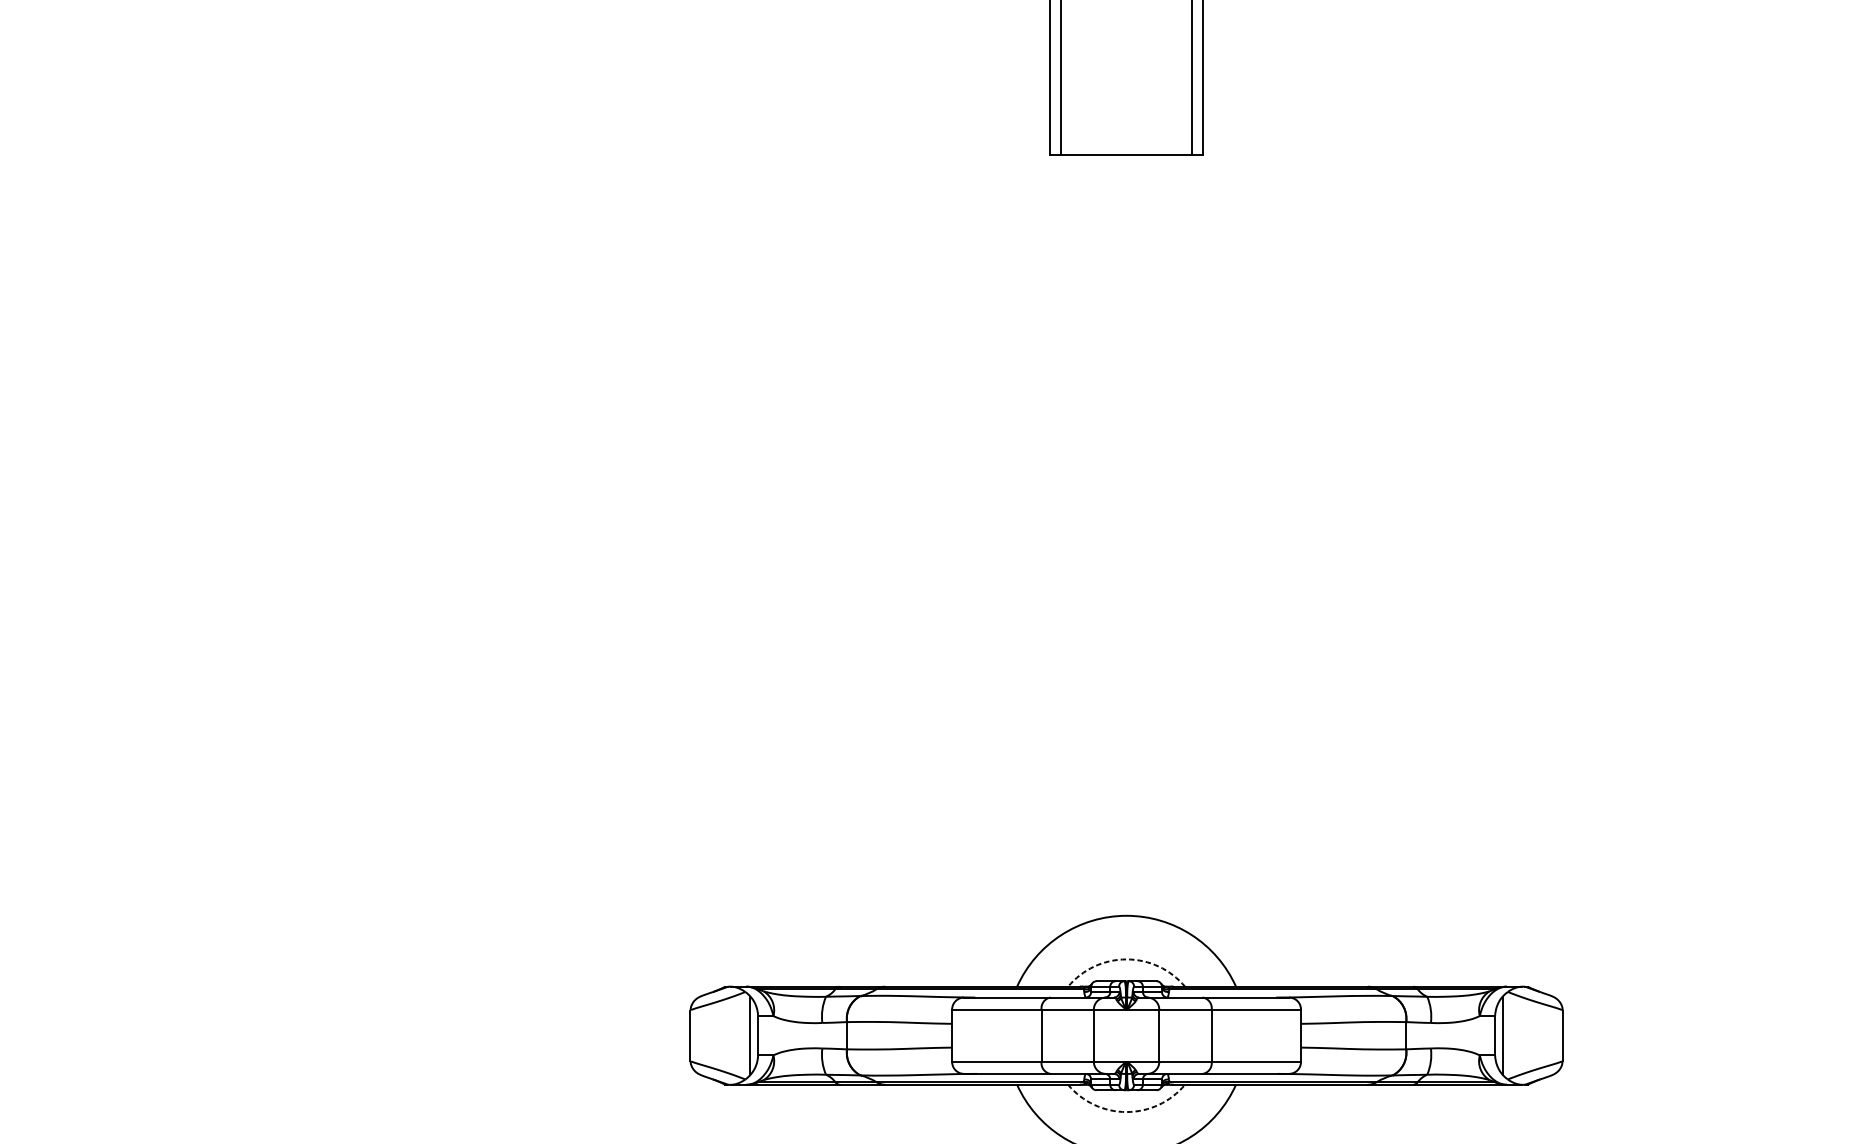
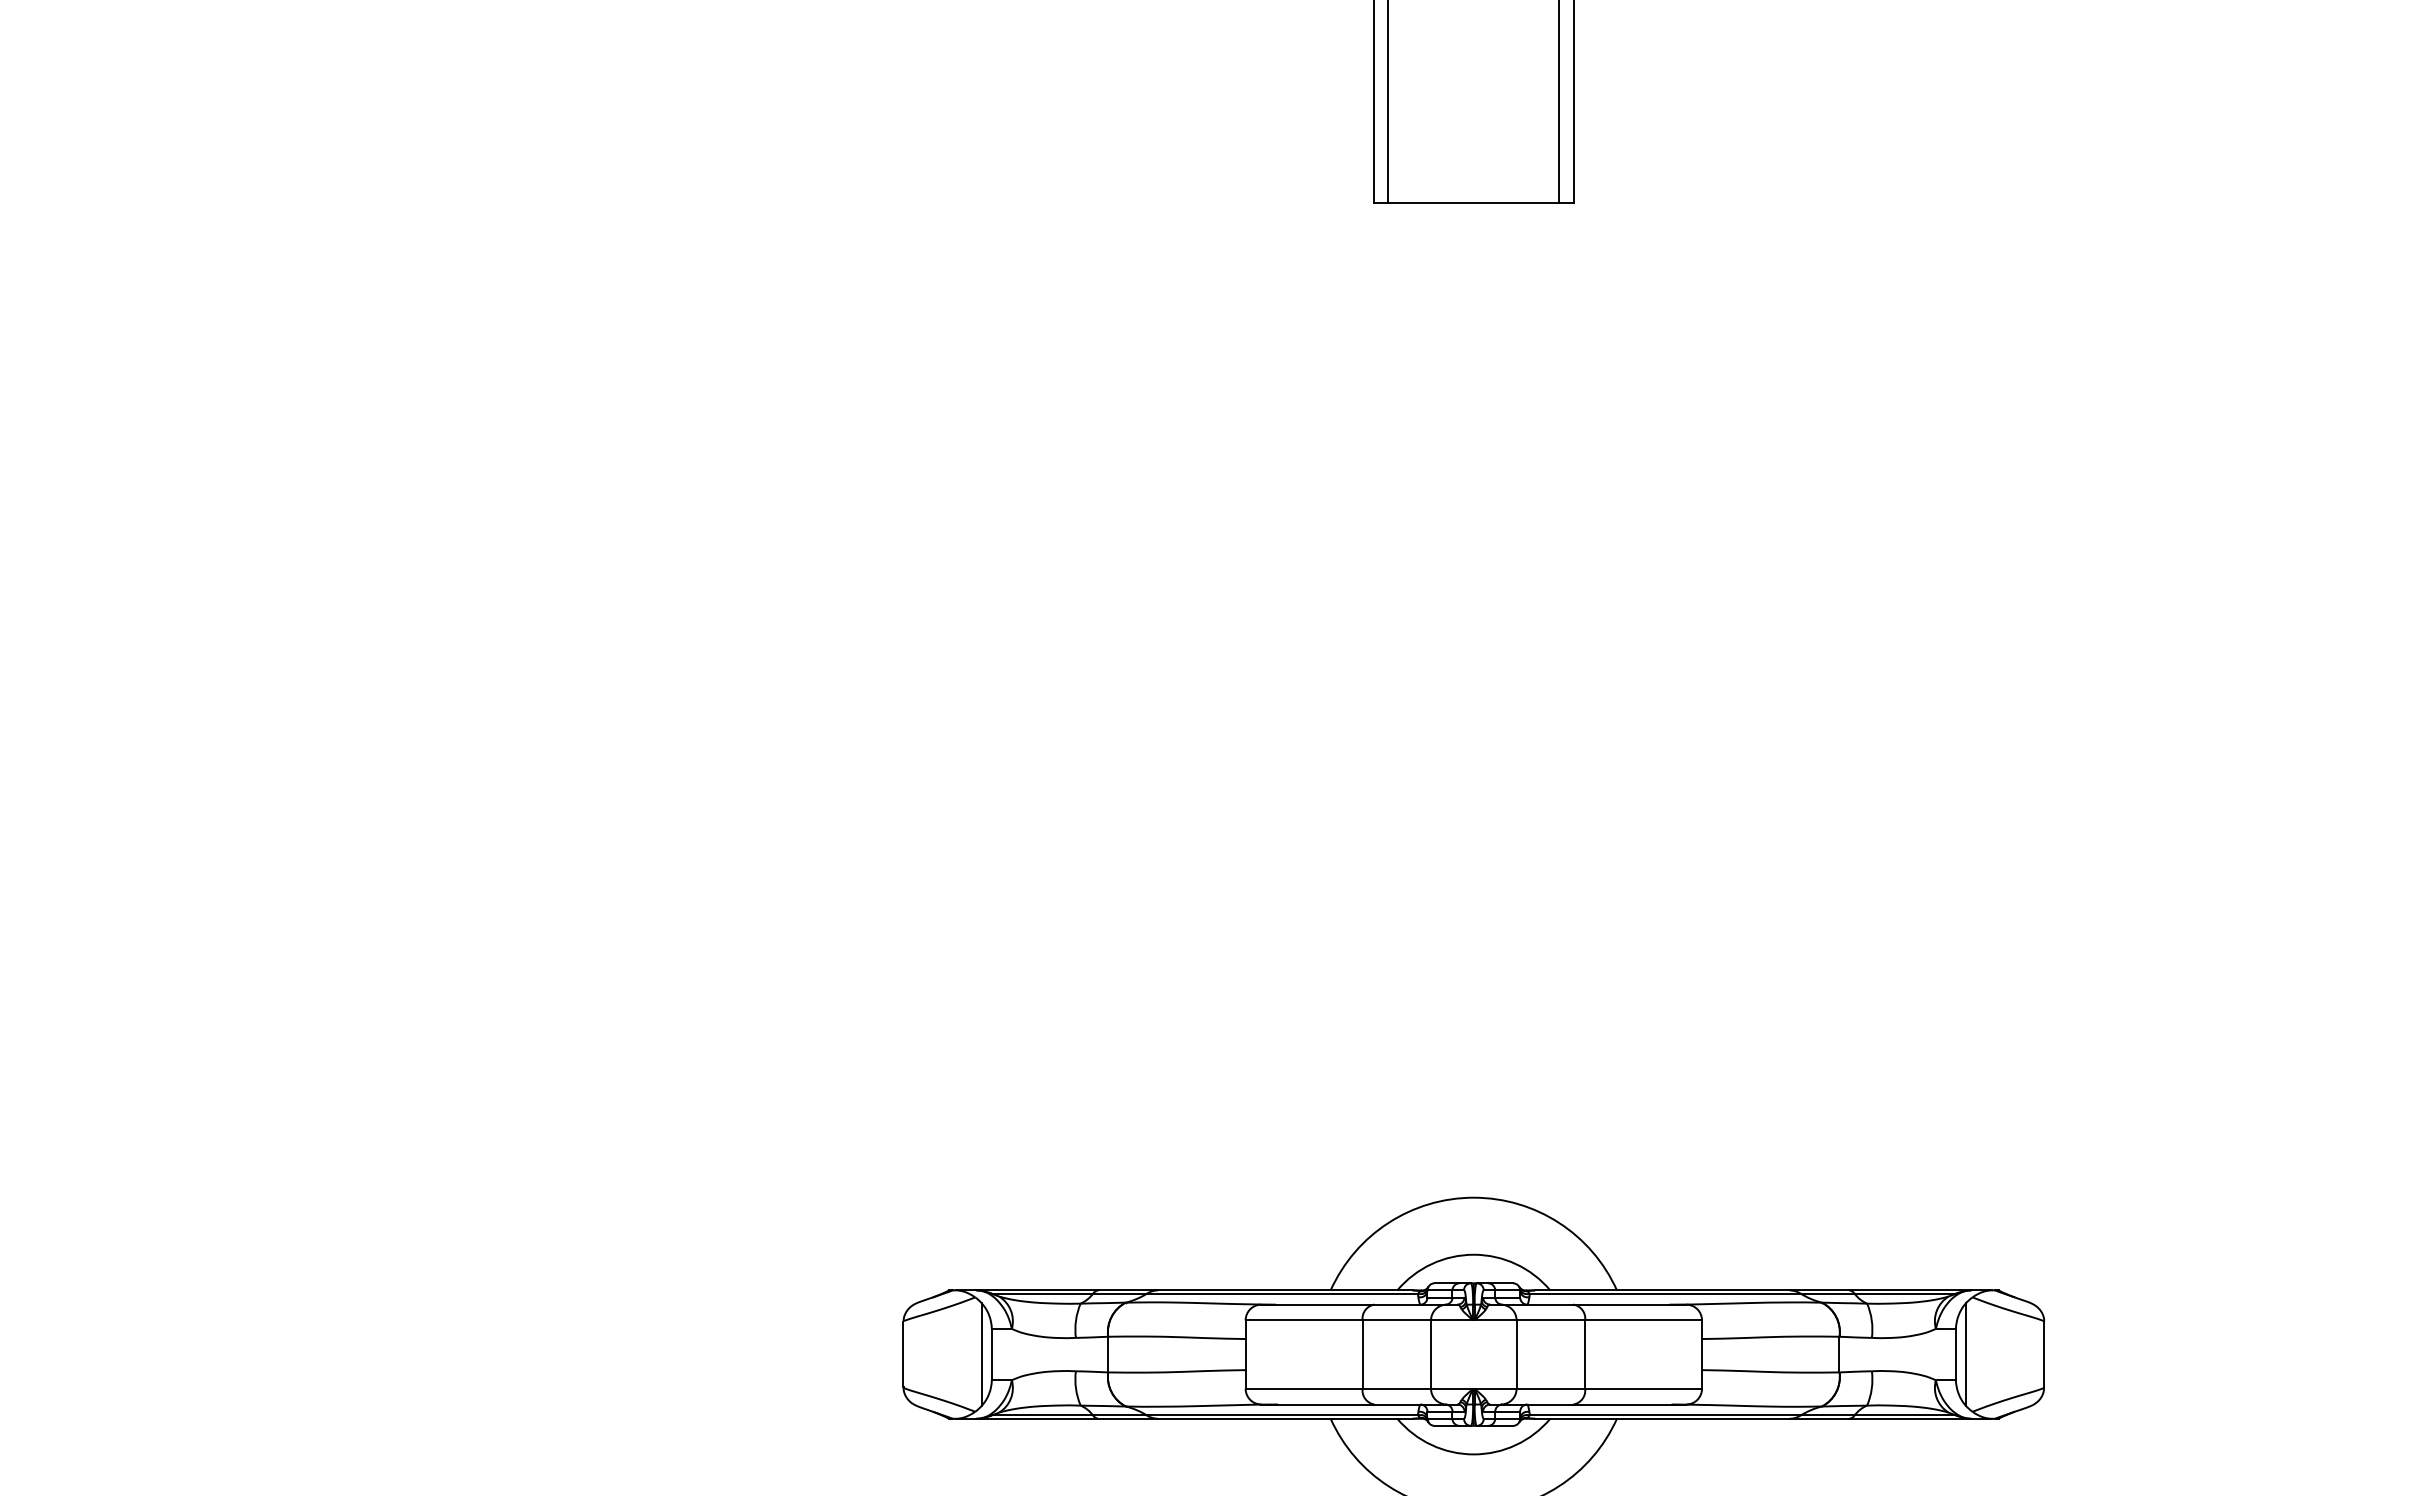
arc: (1126, 959) -> (1473, 1254), dashed -> solid
arc: (1126, 1112) -> (1473, 1454), dashed -> solid

